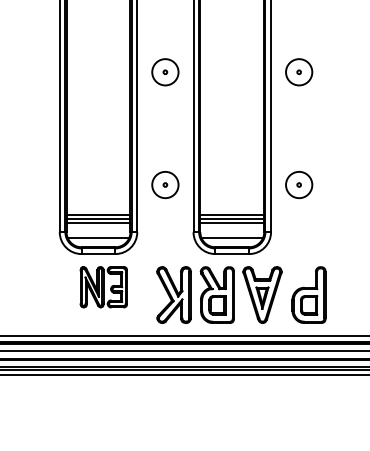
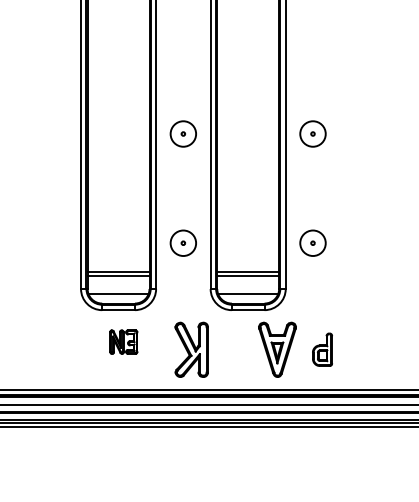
line: (98, 222) -> (118, 279), removed
line: (232, 222) -> (248, 279), removed
part: (103, 286) -> (123, 341), size x0.6
part: (217, 294) -> (233, 349), removed
part: (308, 294) -> (322, 349), size x0.6

